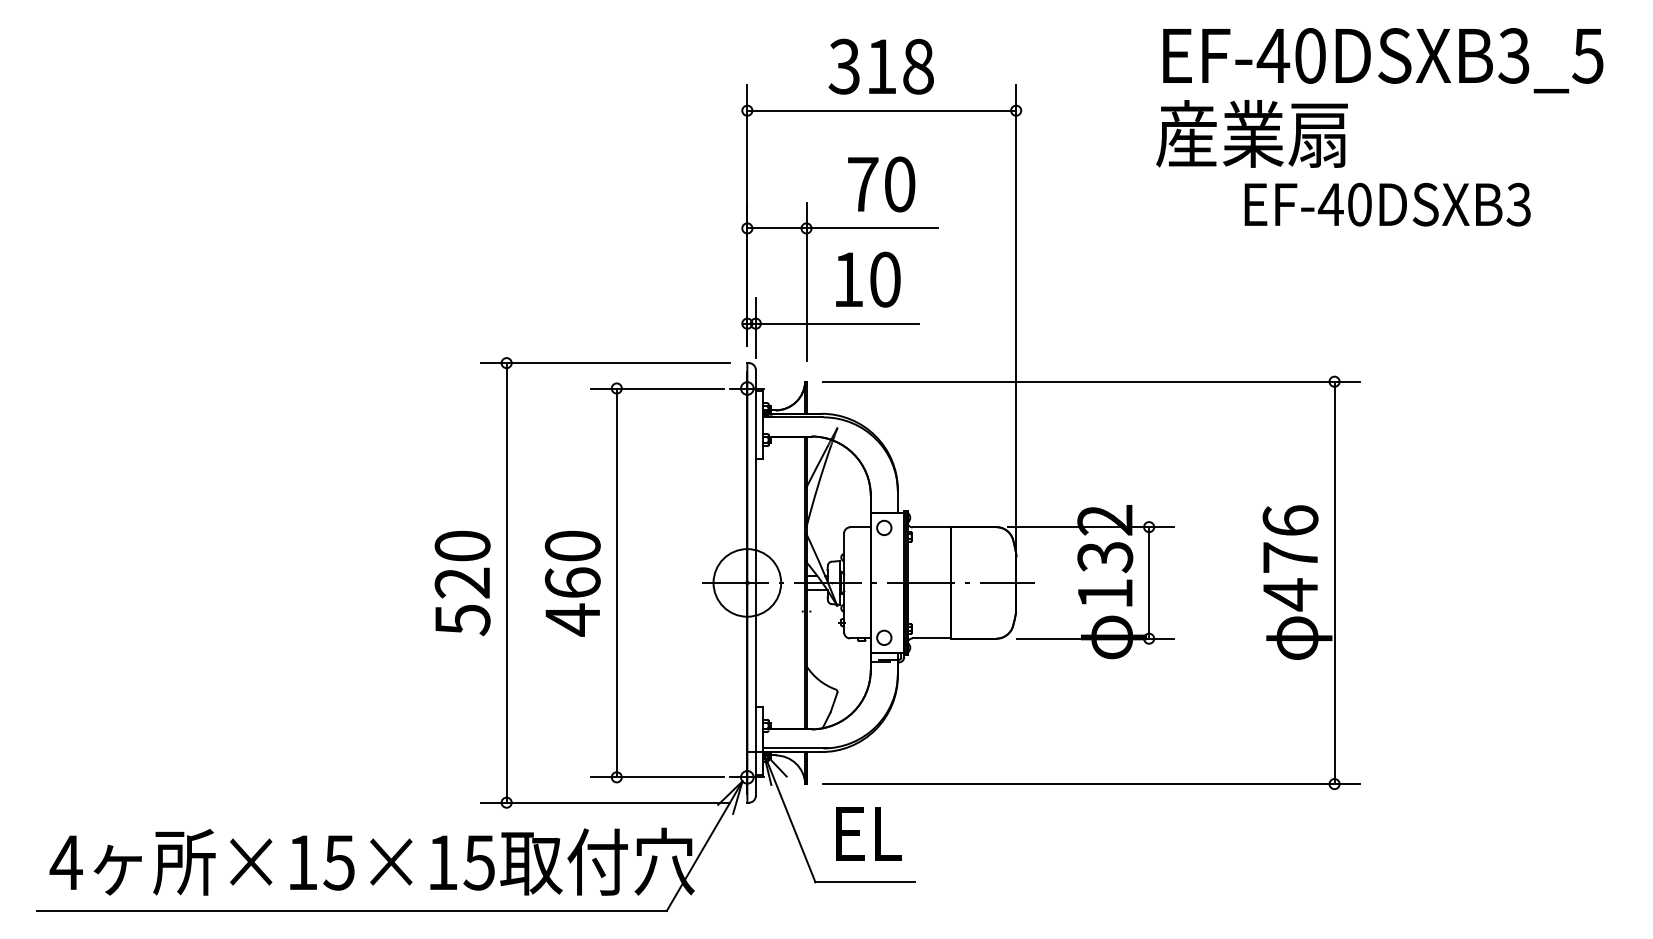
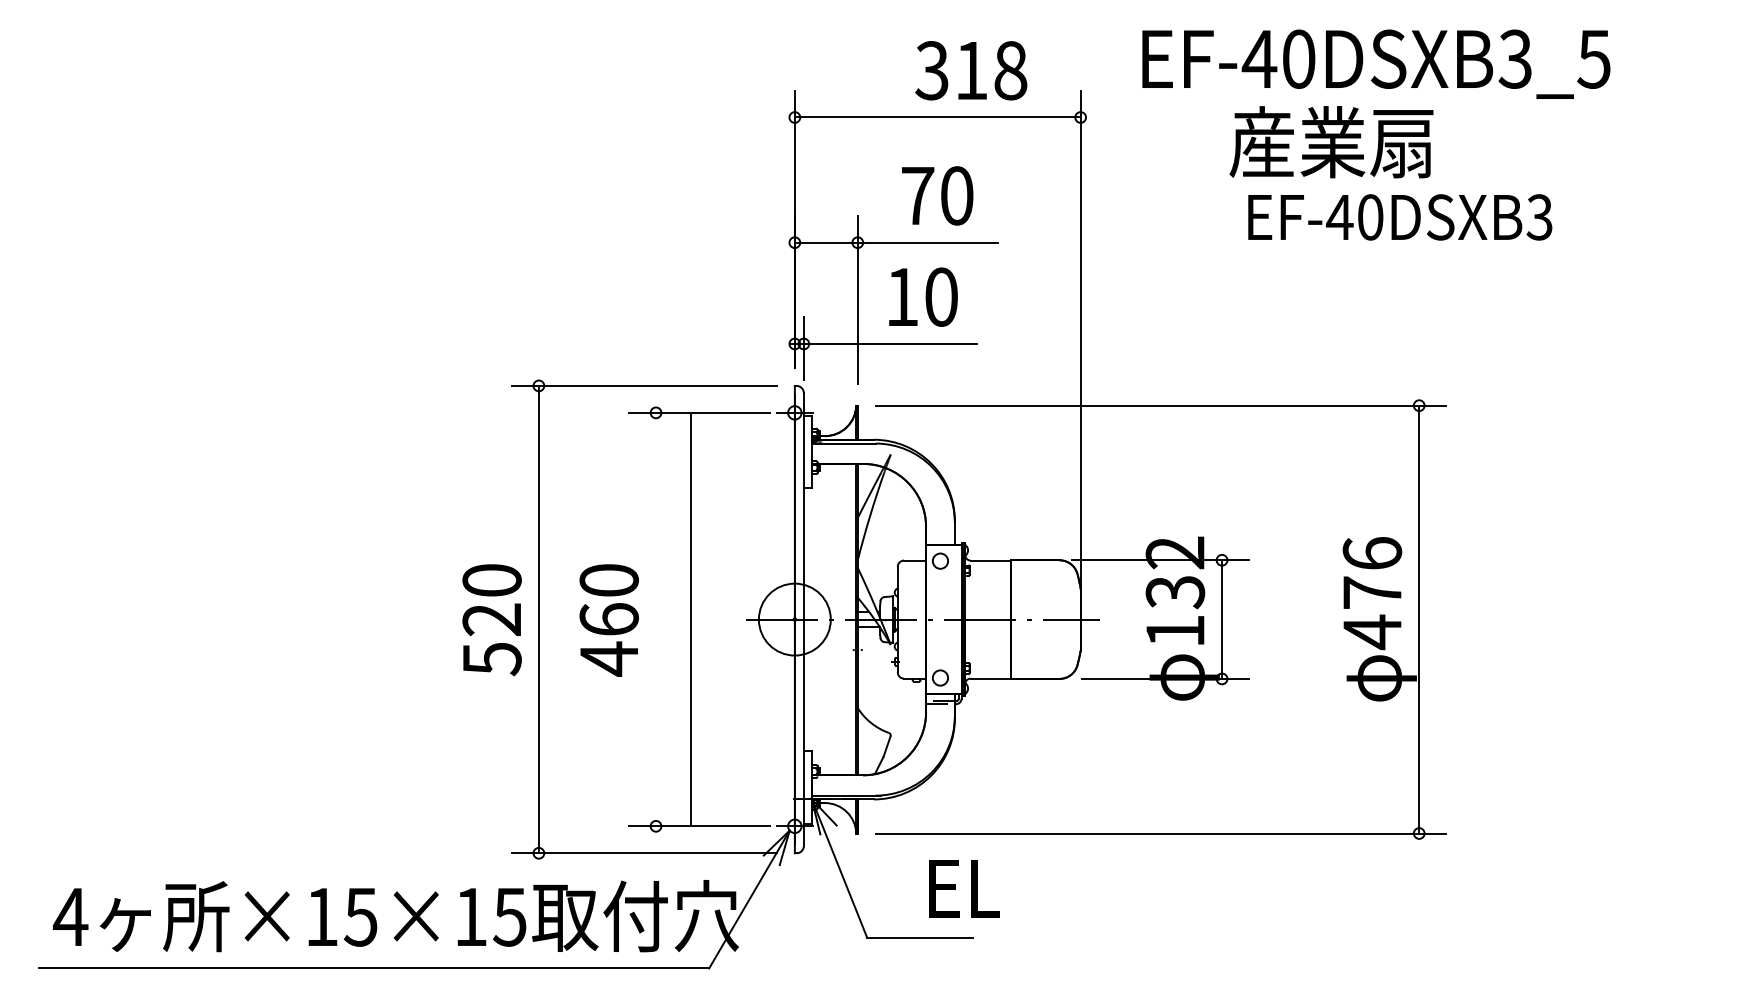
text: (1383, 60) -> (1376, 64), moved
text: (880, 66) -> (970, 70), moved
text: (1387, 204) -> (1400, 217), moved
line: (616, 582) -> (690, 619), moved
text: (868, 833) -> (964, 888), moved

